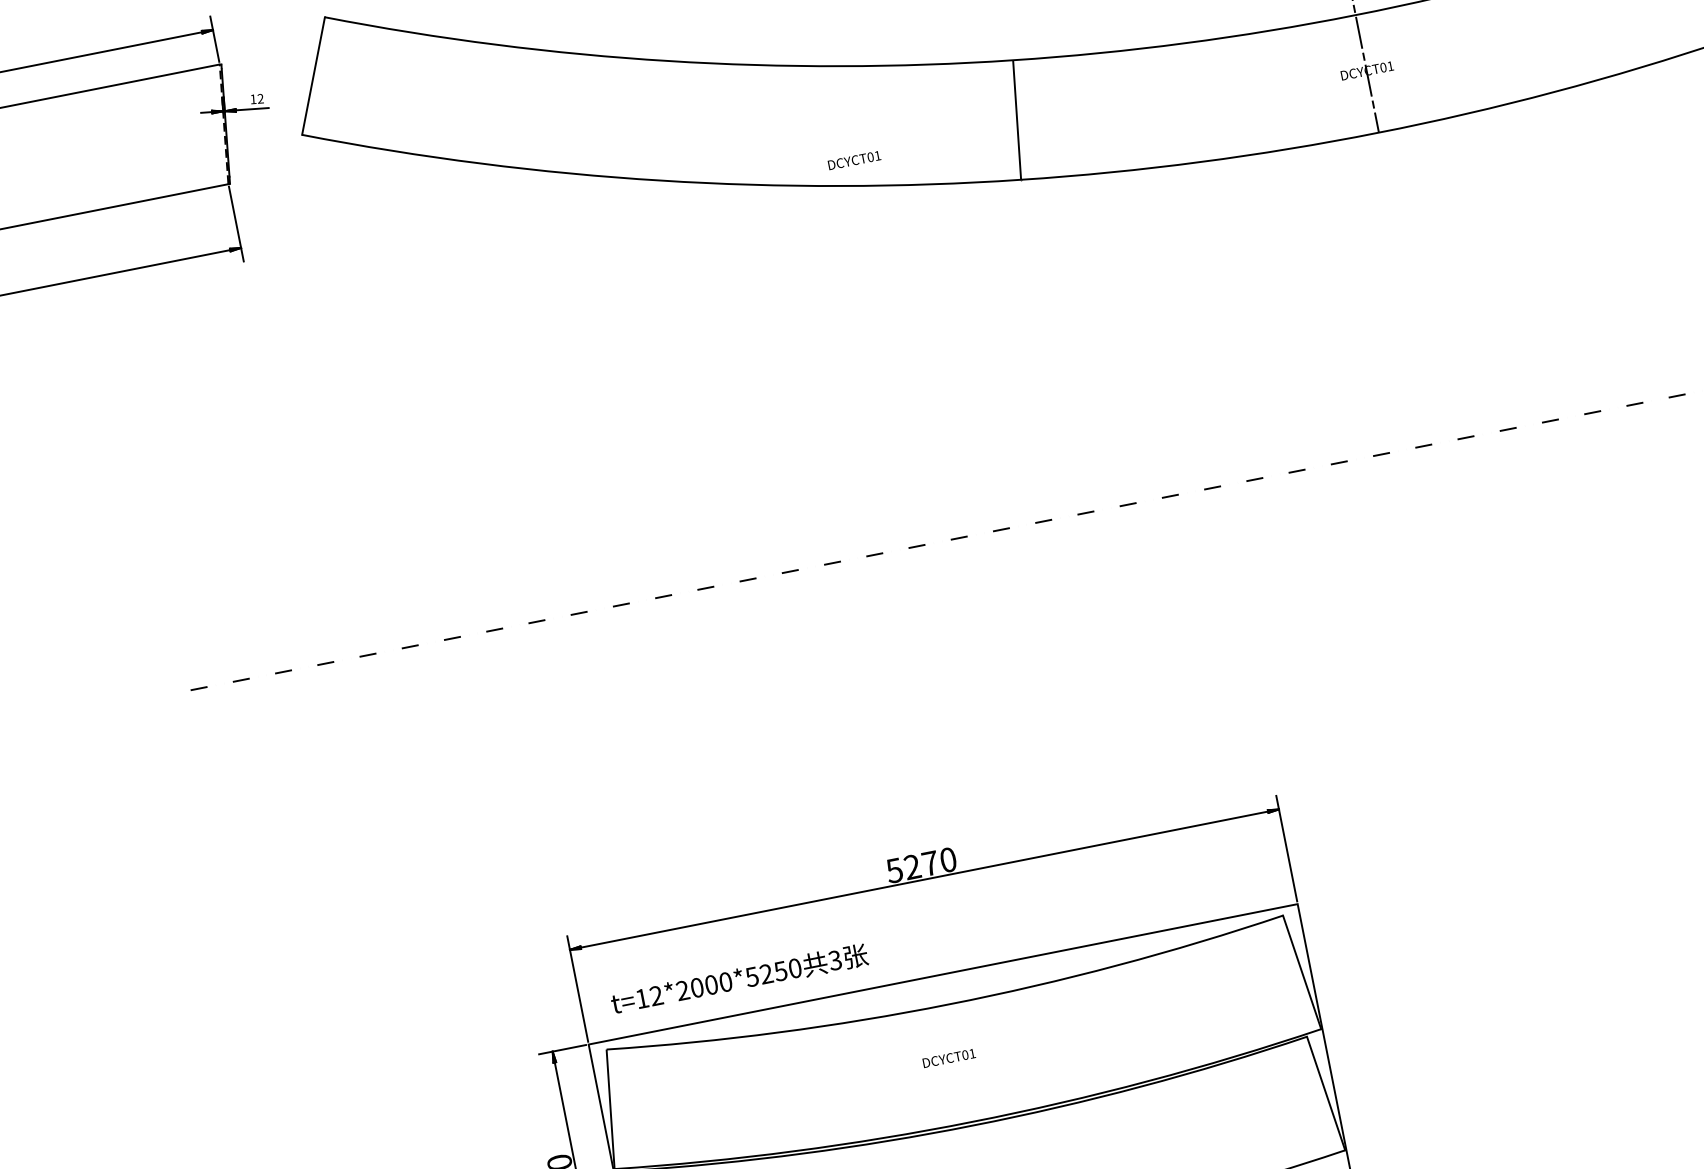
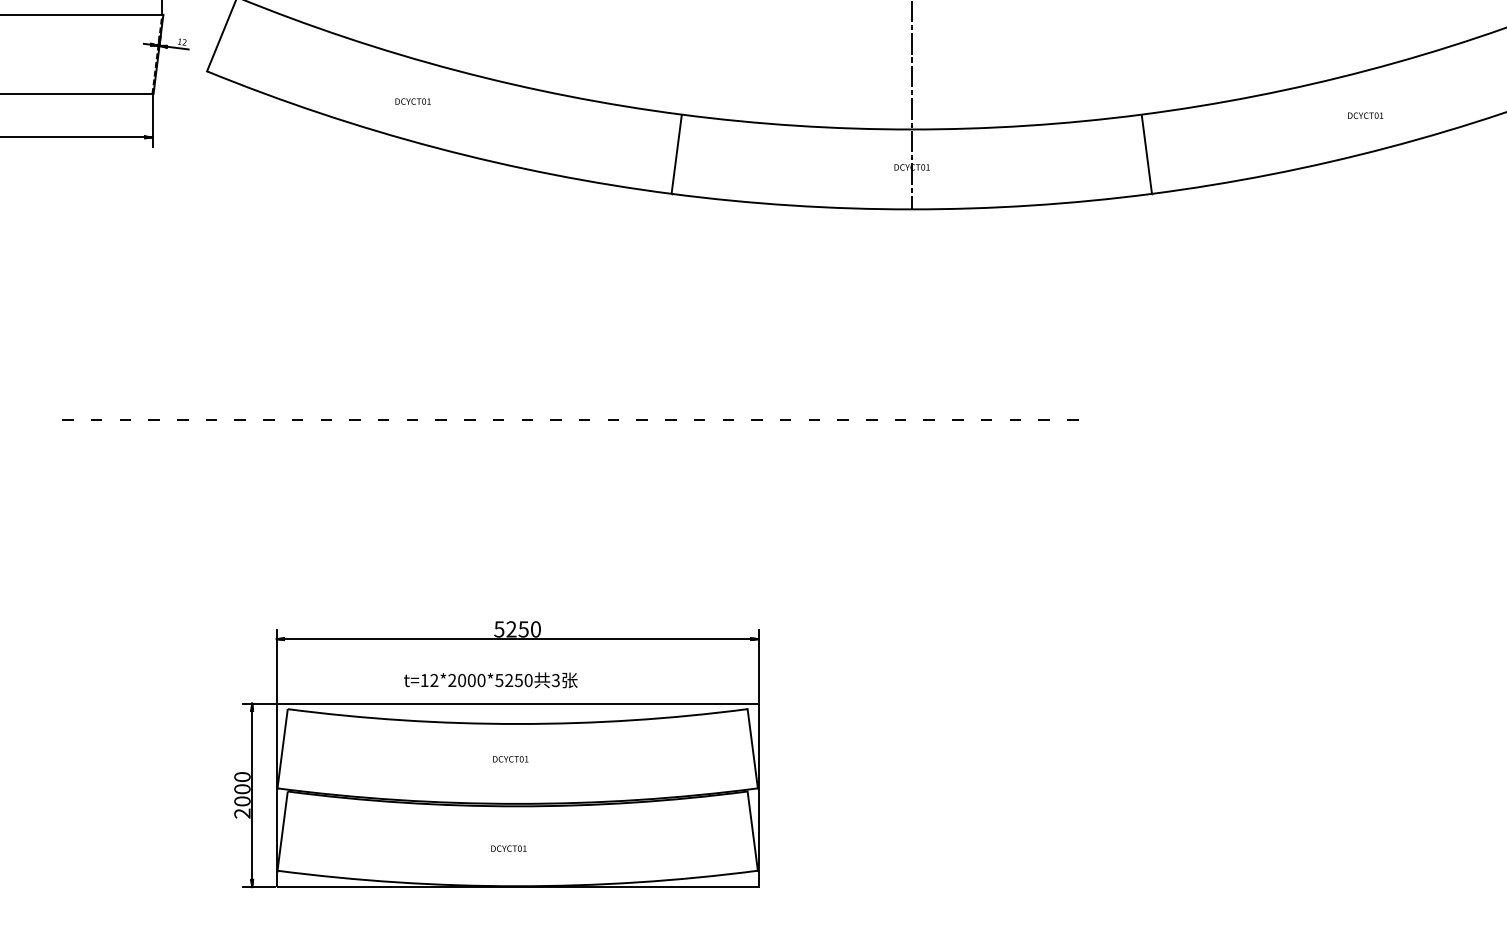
text: (853, 160) -> (412, 101), moved
text: (930, 863) -> (523, 629), 5270 -> 5250
text: (739, 979) -> (490, 680), moved

